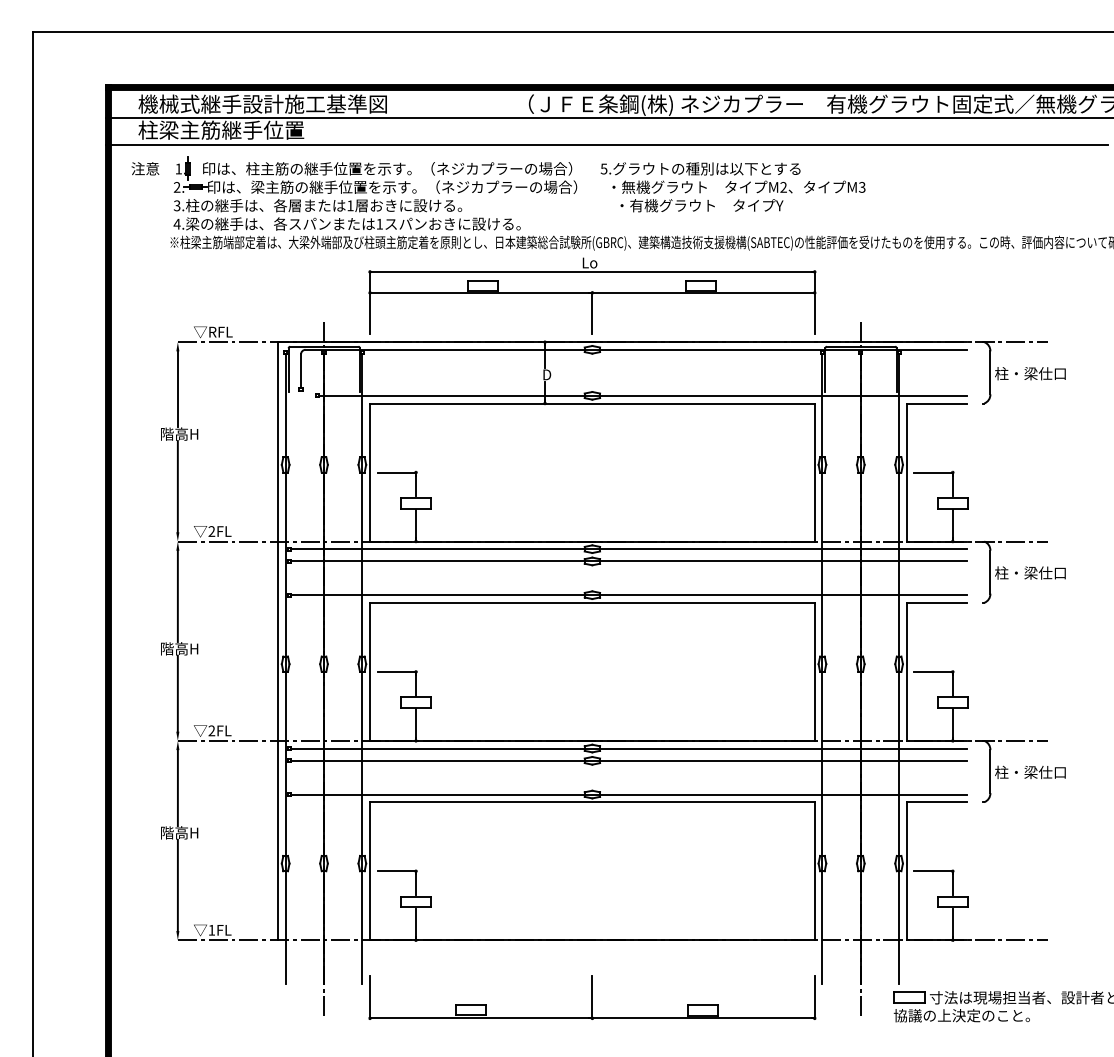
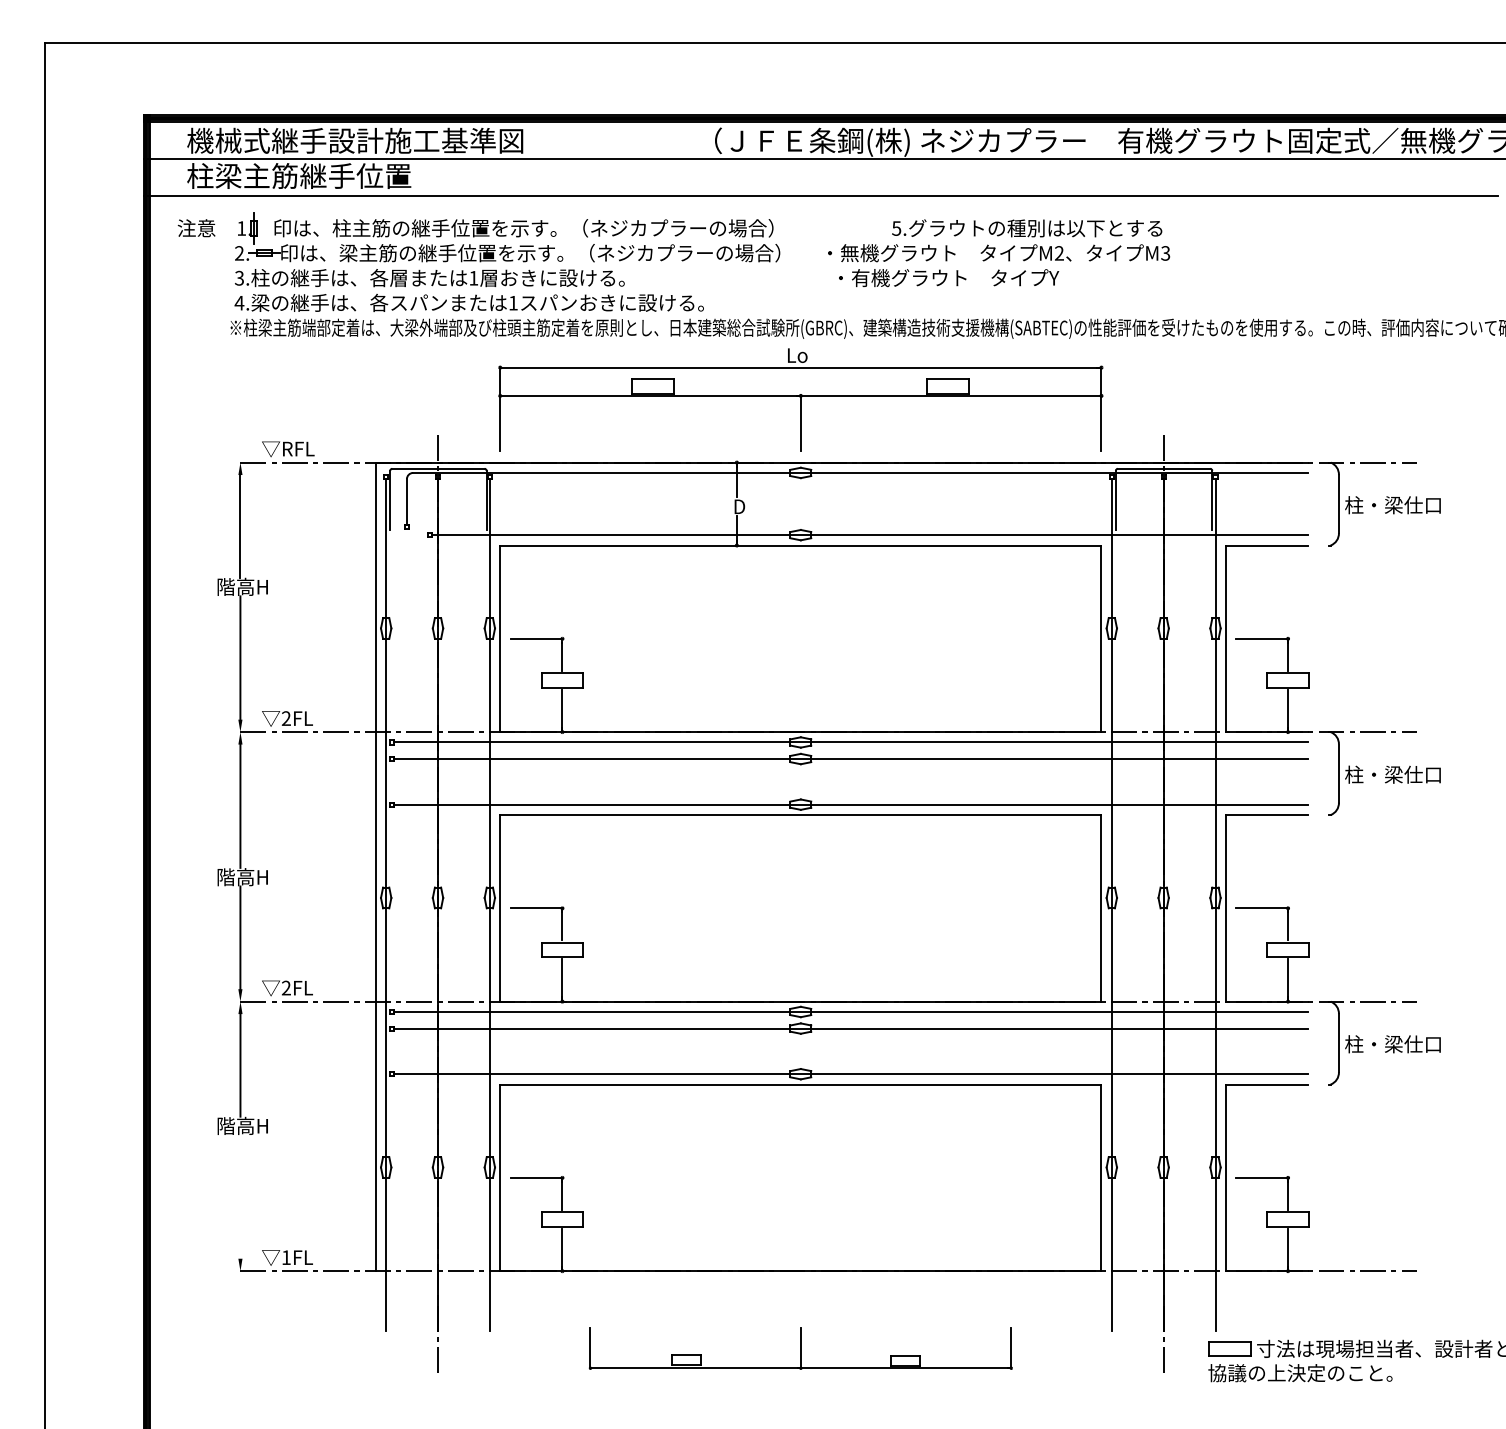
text: (700, 169) -> (1027, 228), moved
line: (177, 885) -> (240, 1196), removed
part: (592, 997) -> (800, 1348), size x0.7

